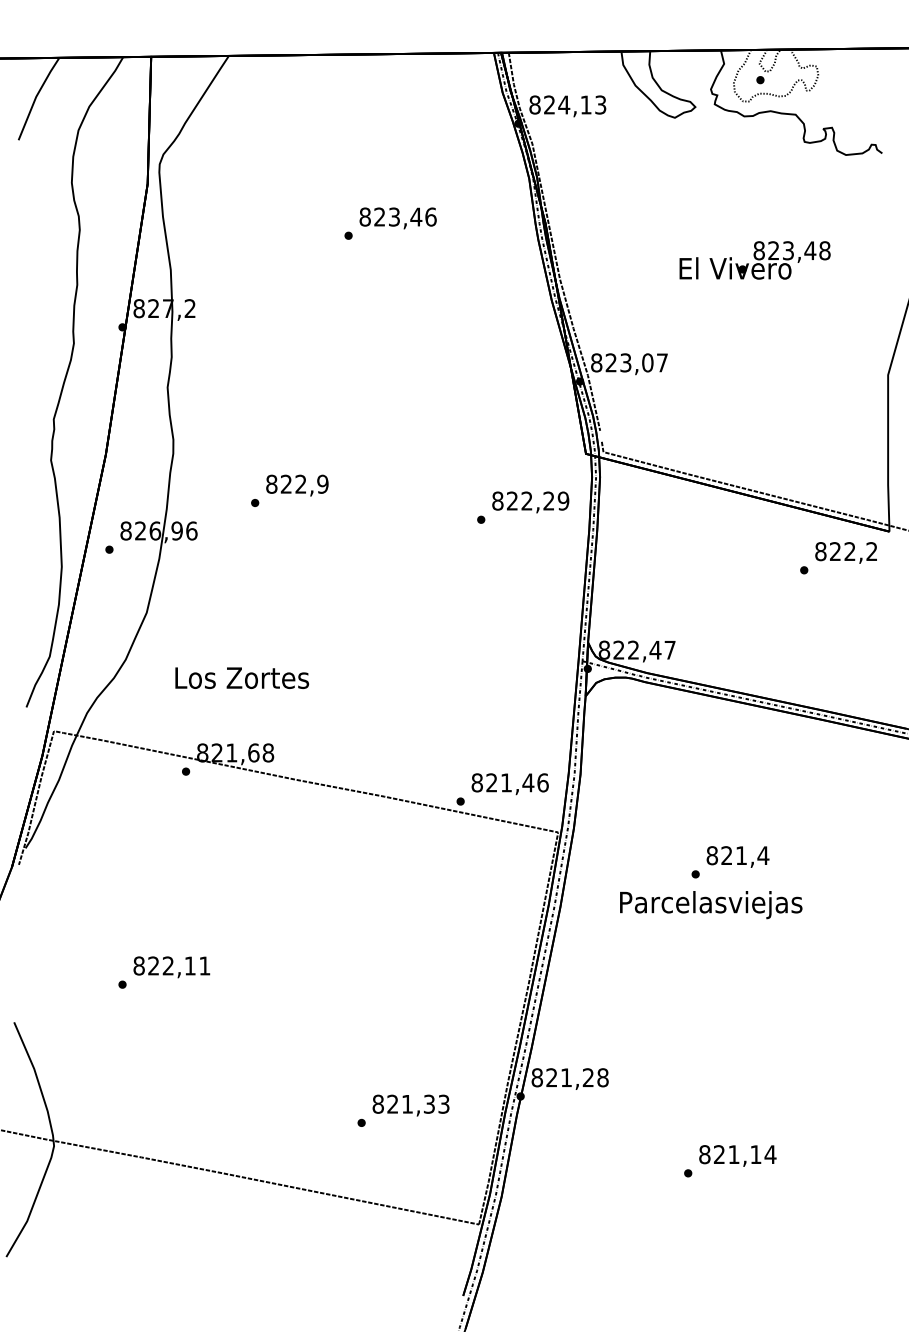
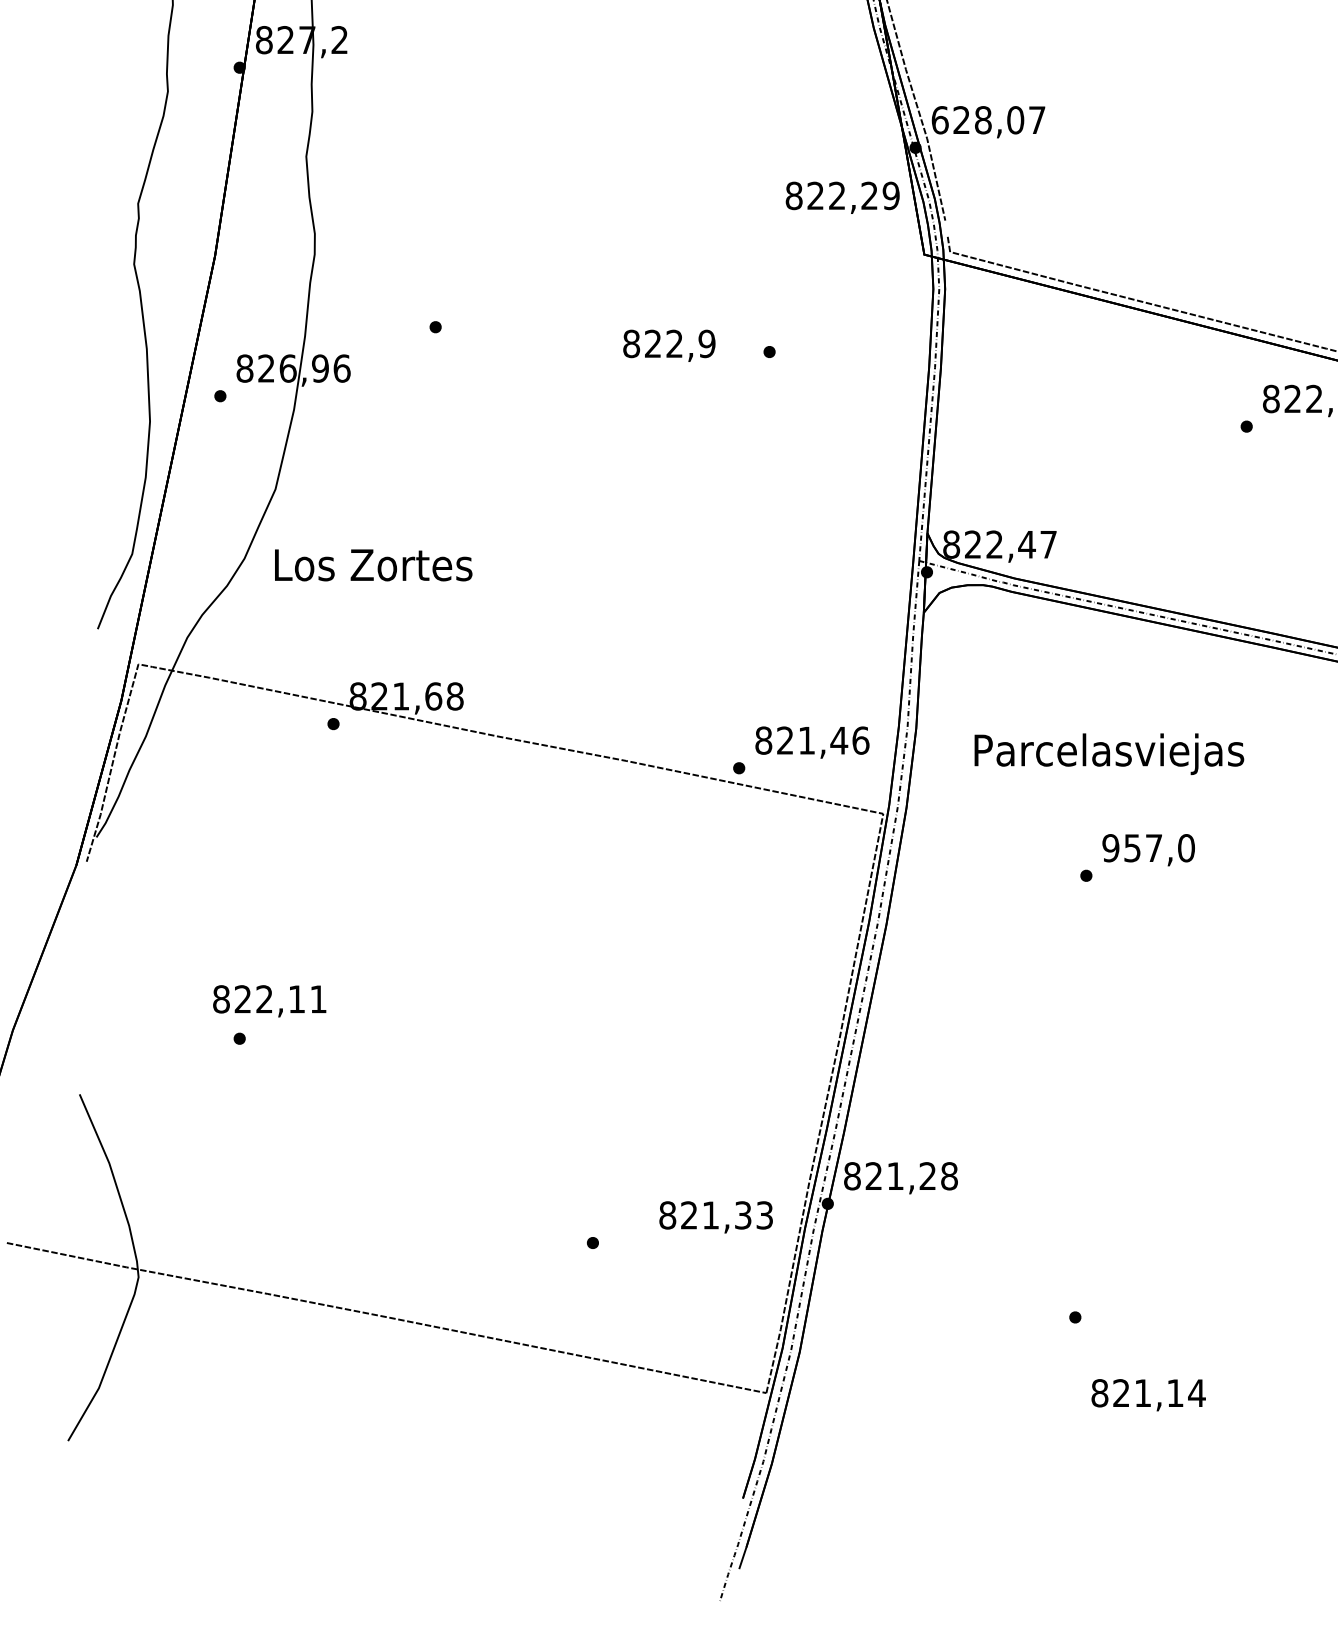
text: (611, 362) -> (962, 119), 823,07 -> 628,07
text: (297, 485) -> (669, 345), moved
text: (530, 502) -> (842, 197), moved
text: (242, 677) -> (374, 564), moved
text: (737, 855) -> (1148, 847), 821,4 -> 957,0
text: (711, 905) -> (1109, 754), moved
text: (171, 967) -> (269, 1001), moved
text: (410, 1105) -> (715, 1217), moved
text: (737, 1155) -> (1148, 1394), moved

